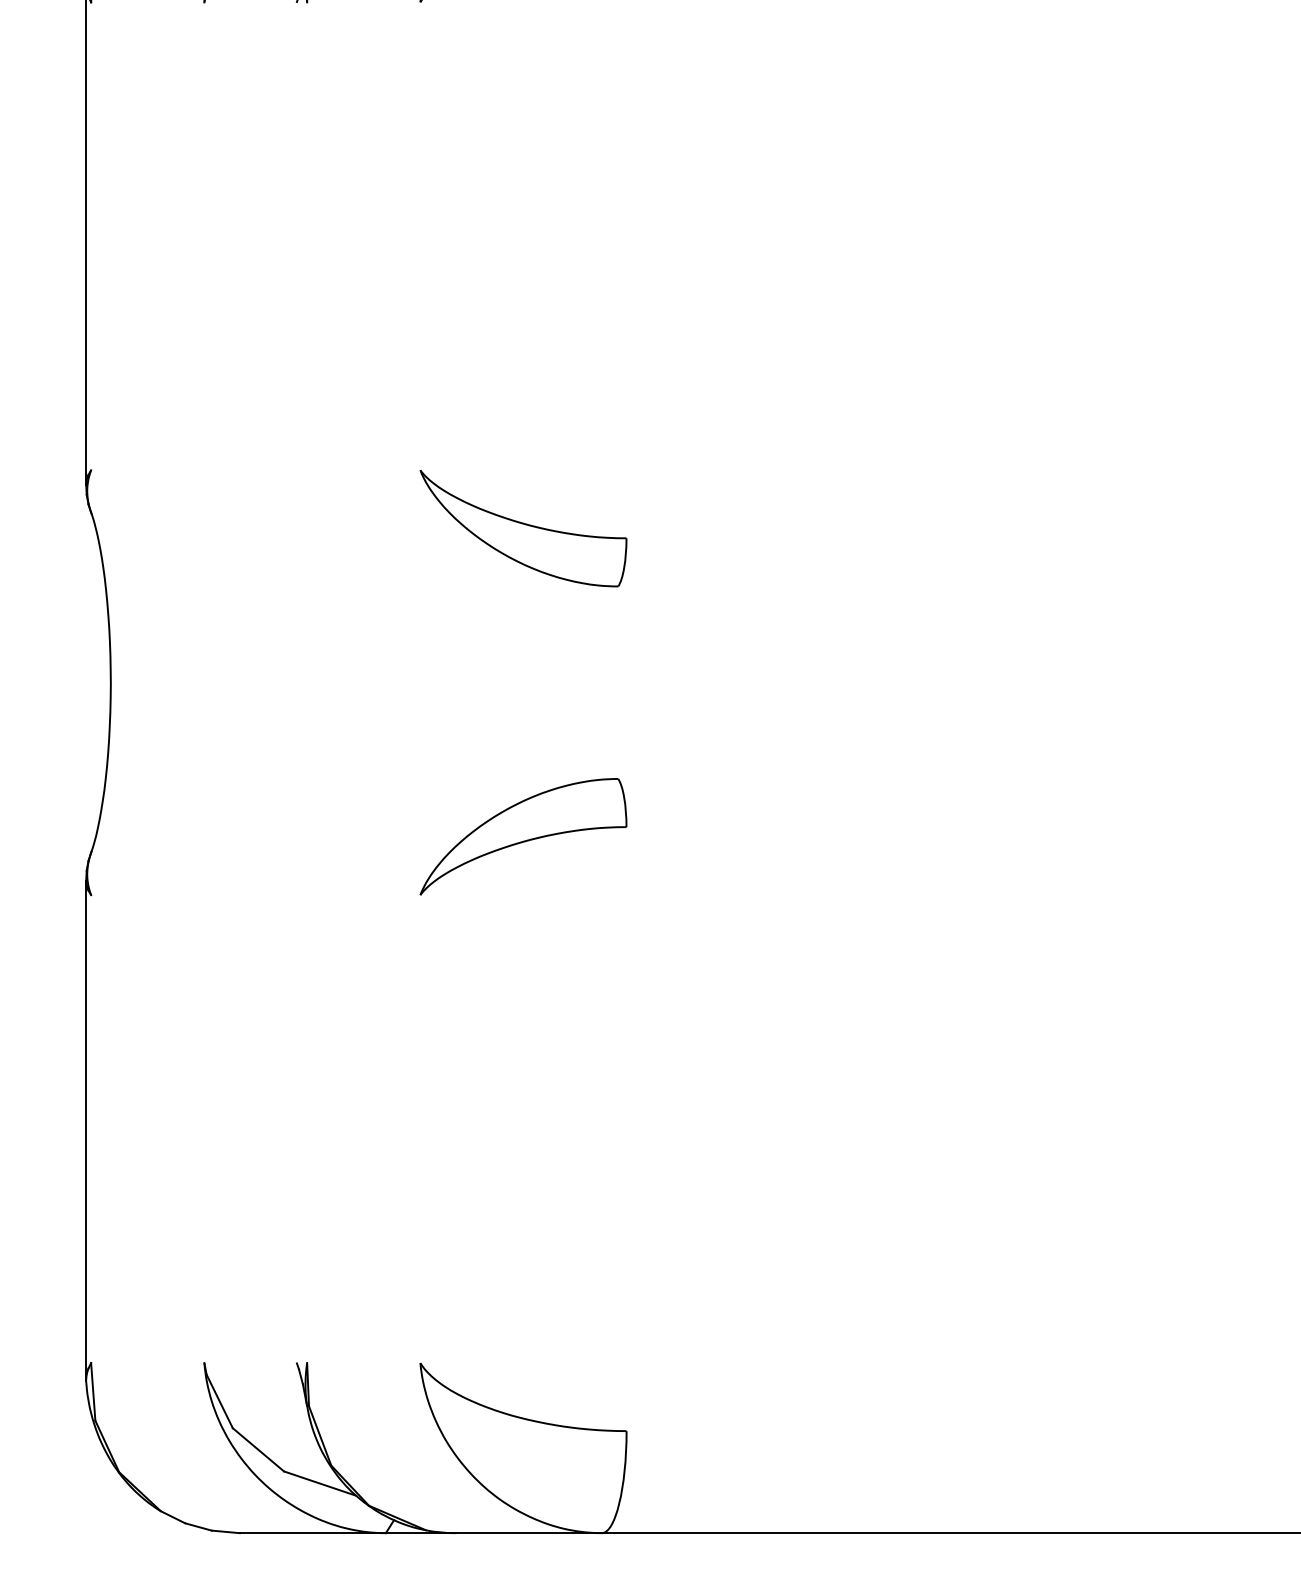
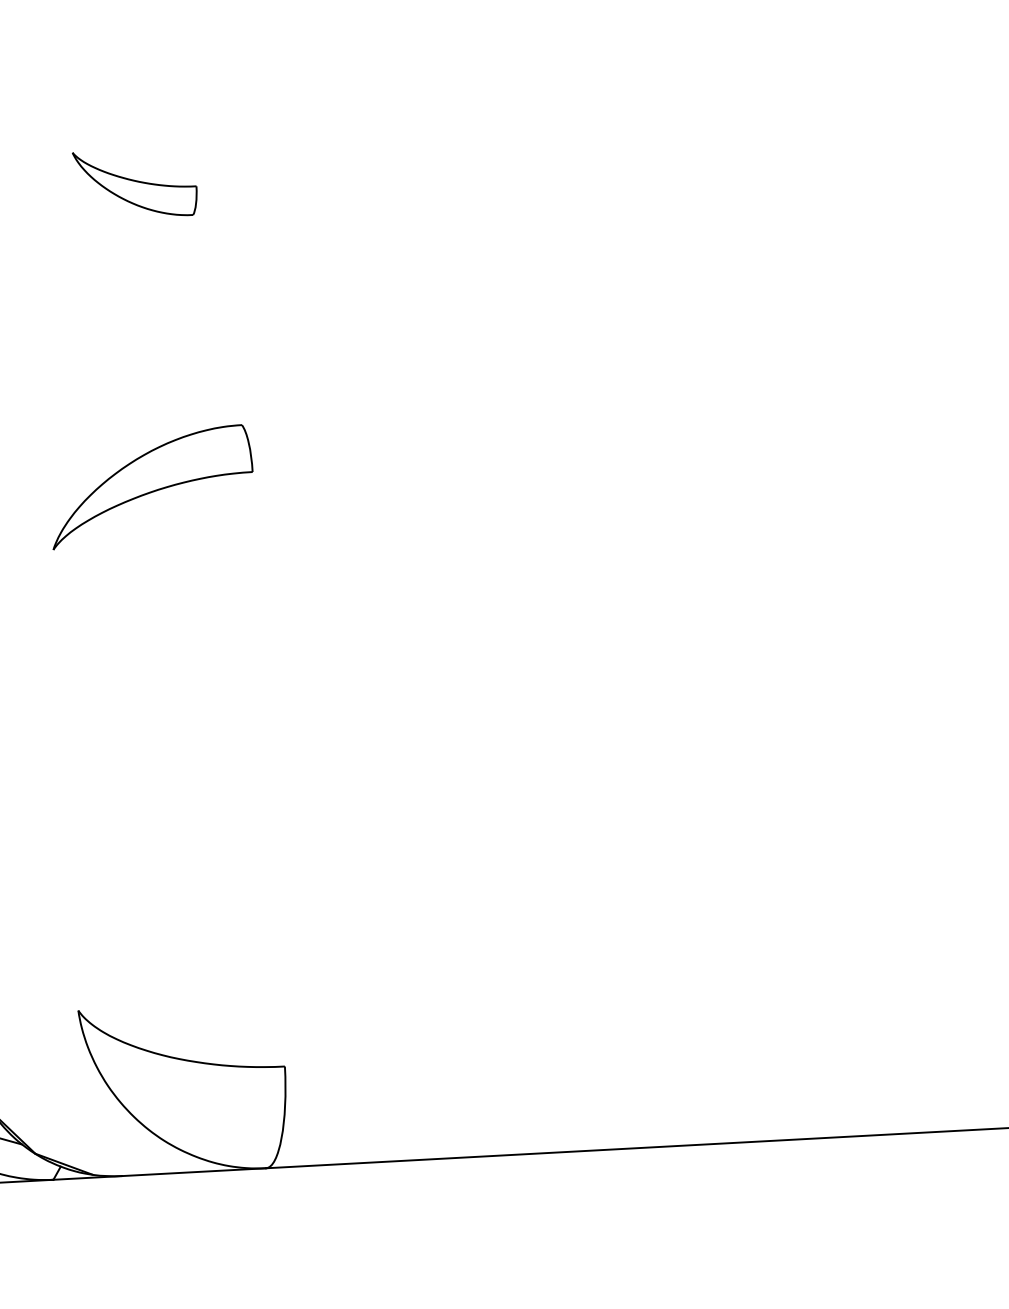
part: (523, 528) -> (135, 183), size x0.6

